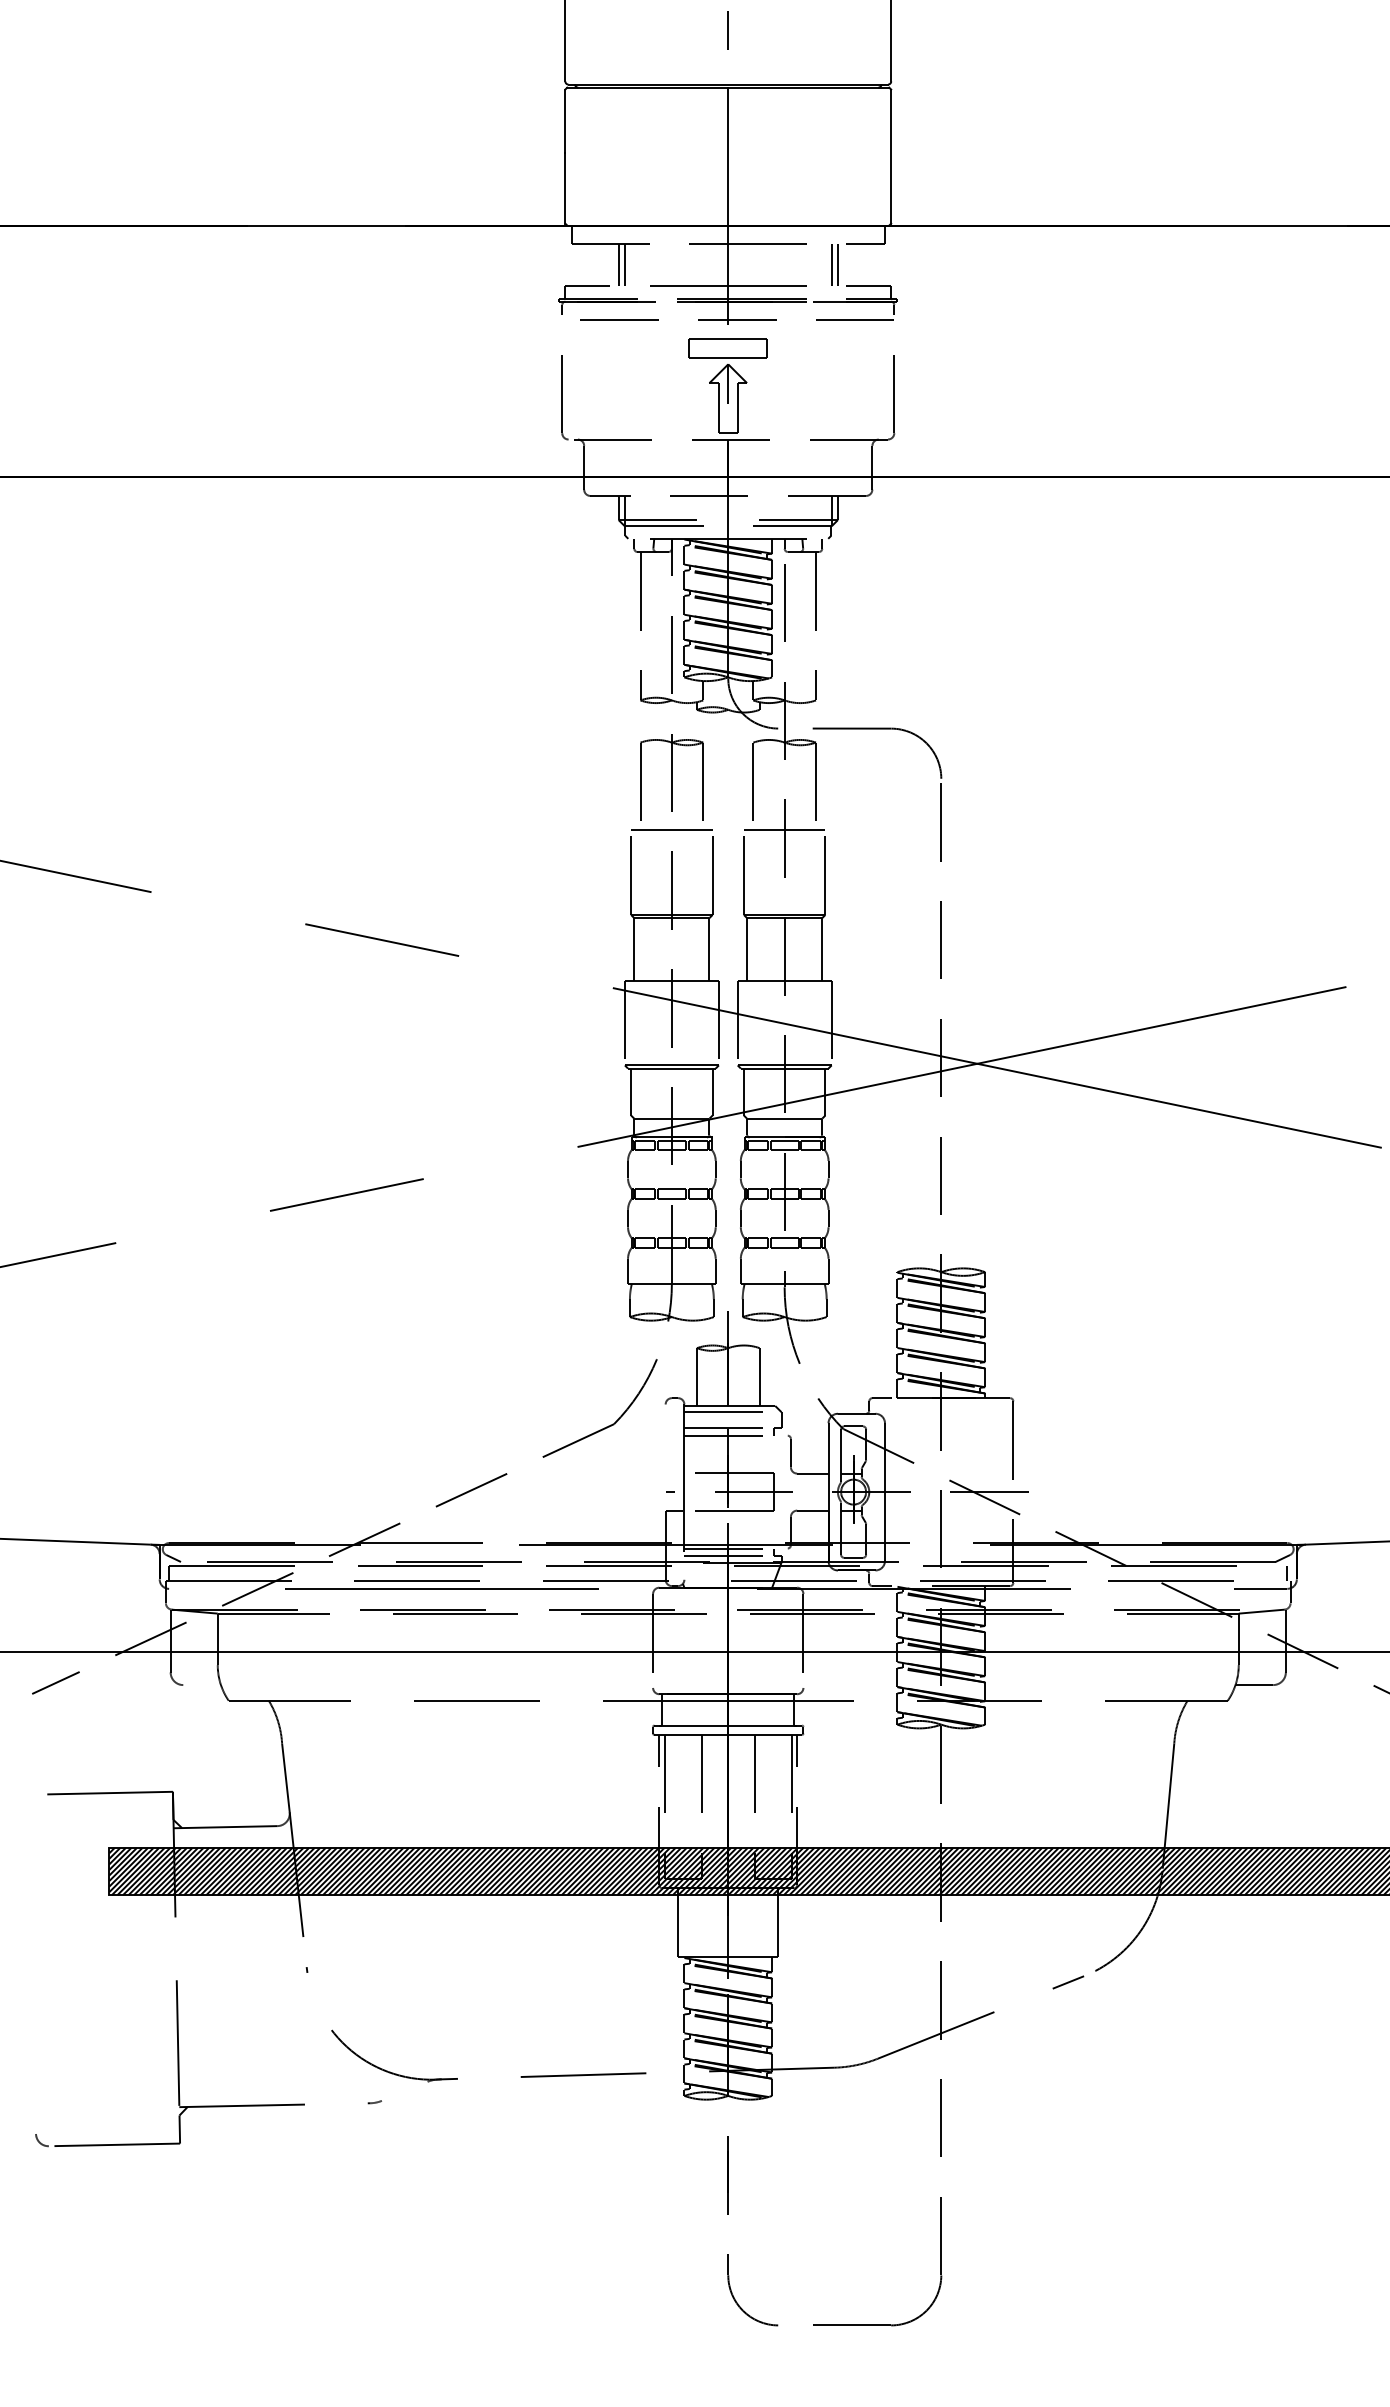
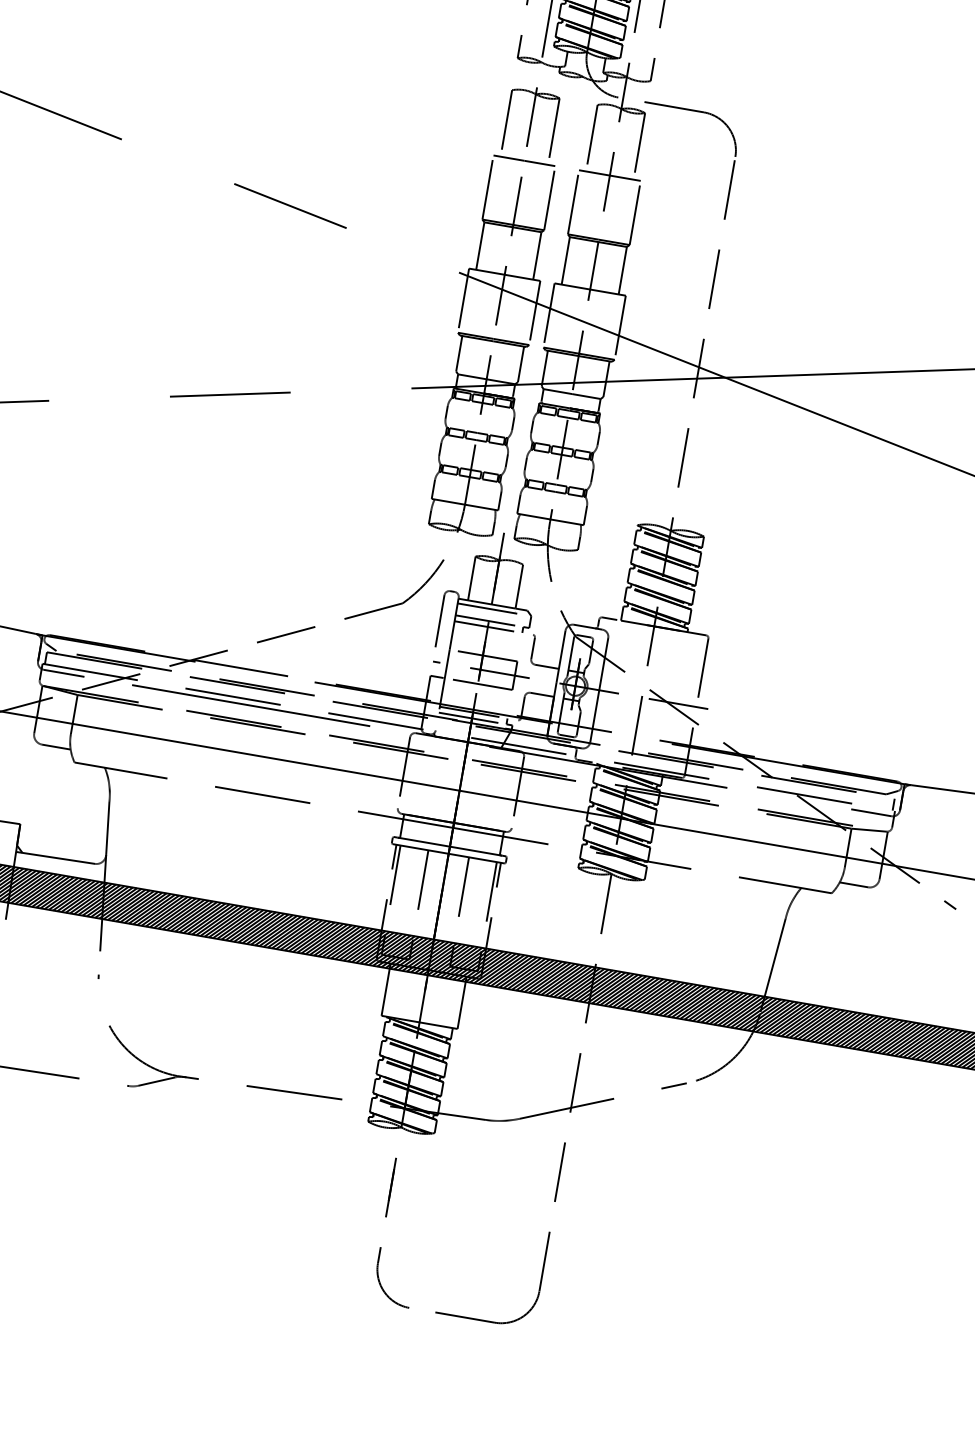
line: (665, 1438) -> (439, 620), added
line: (195, 1588) -> (64, 673), added
line: (201, 1685) -> (55, 747), added
line: (404, 2090) -> (156, 1080), added

